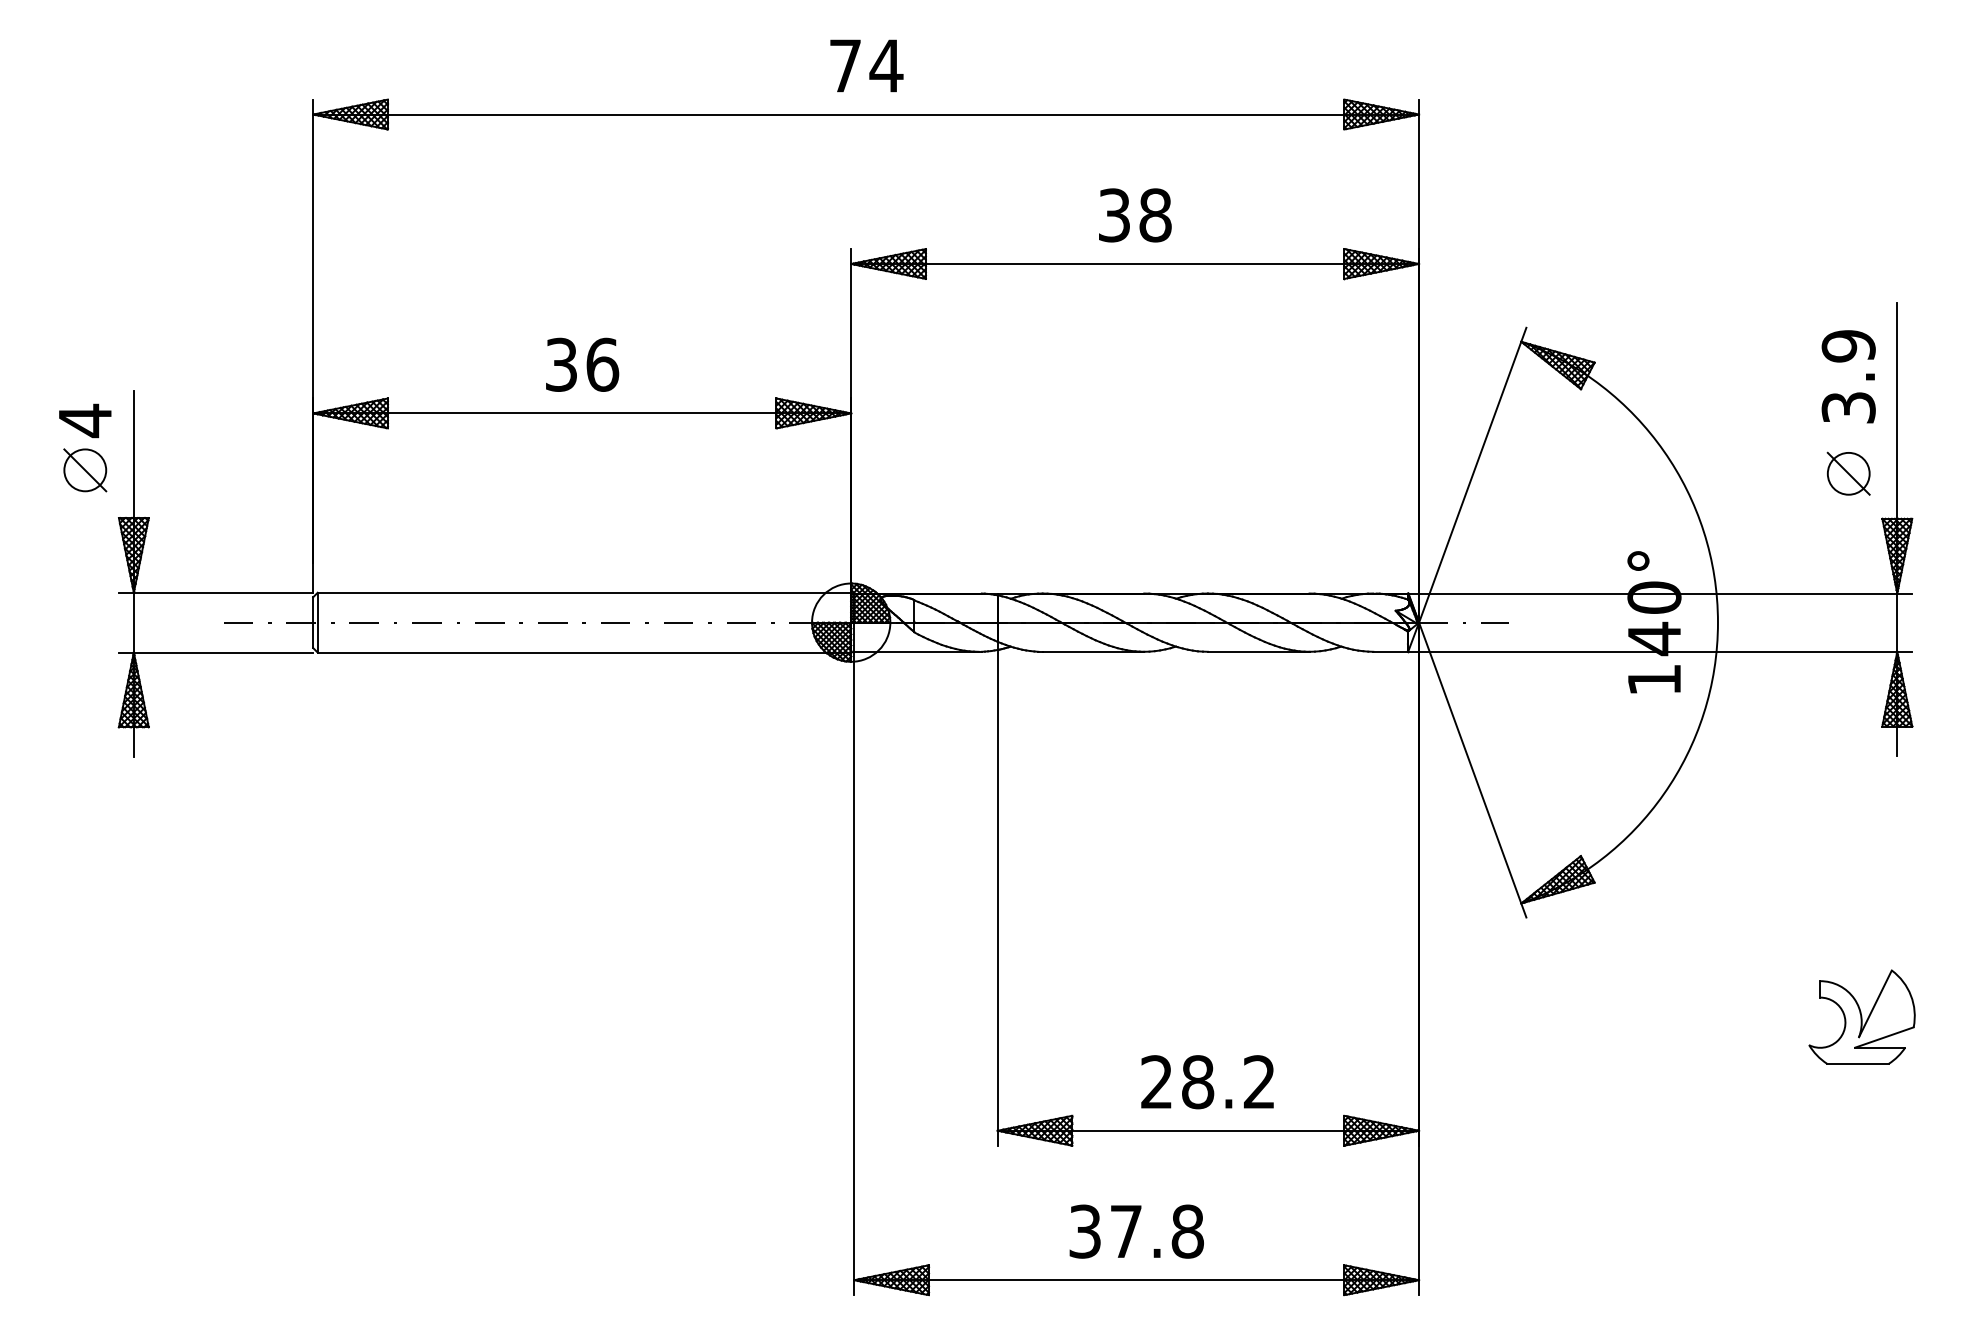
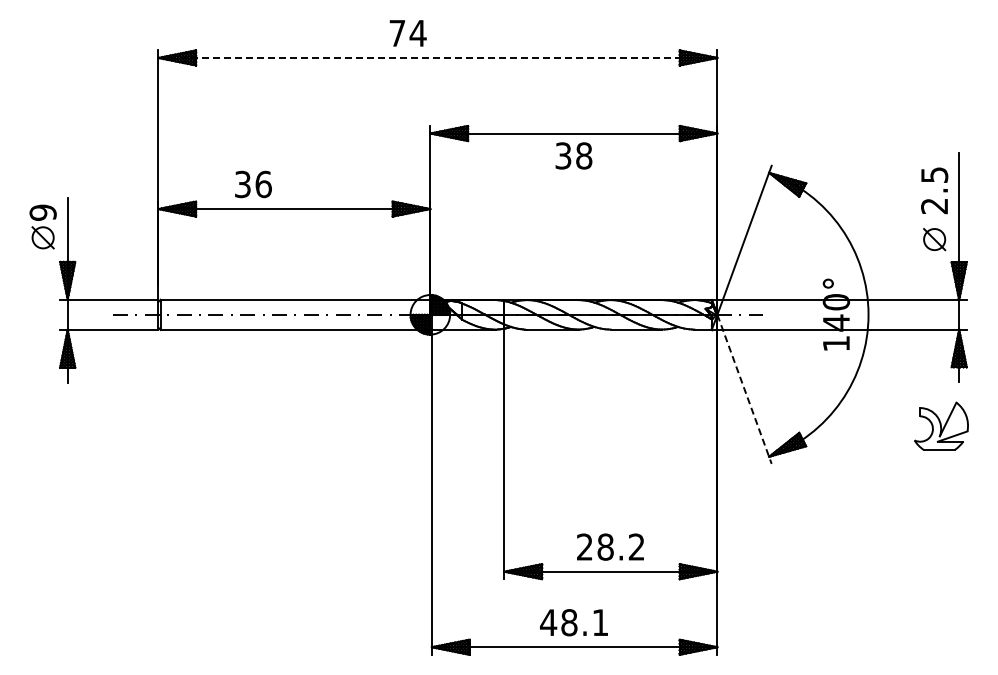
text: (865, 66) -> (407, 33), moved
line: (865, 113) -> (437, 57), solid -> dashed
text: (1134, 214) -> (573, 155), moved
text: (582, 364) -> (253, 184), moved
text: (1848, 376) -> (934, 190), 3.9 -> 2.5
text: (83, 420) -> (42, 212), 4 -> 9
line: (1472, 770) -> (744, 389), solid -> dashed
part: (1862, 1015) -> (941, 425), moved
text: (1136, 1231) -> (574, 622), 37.8 -> 48.1

